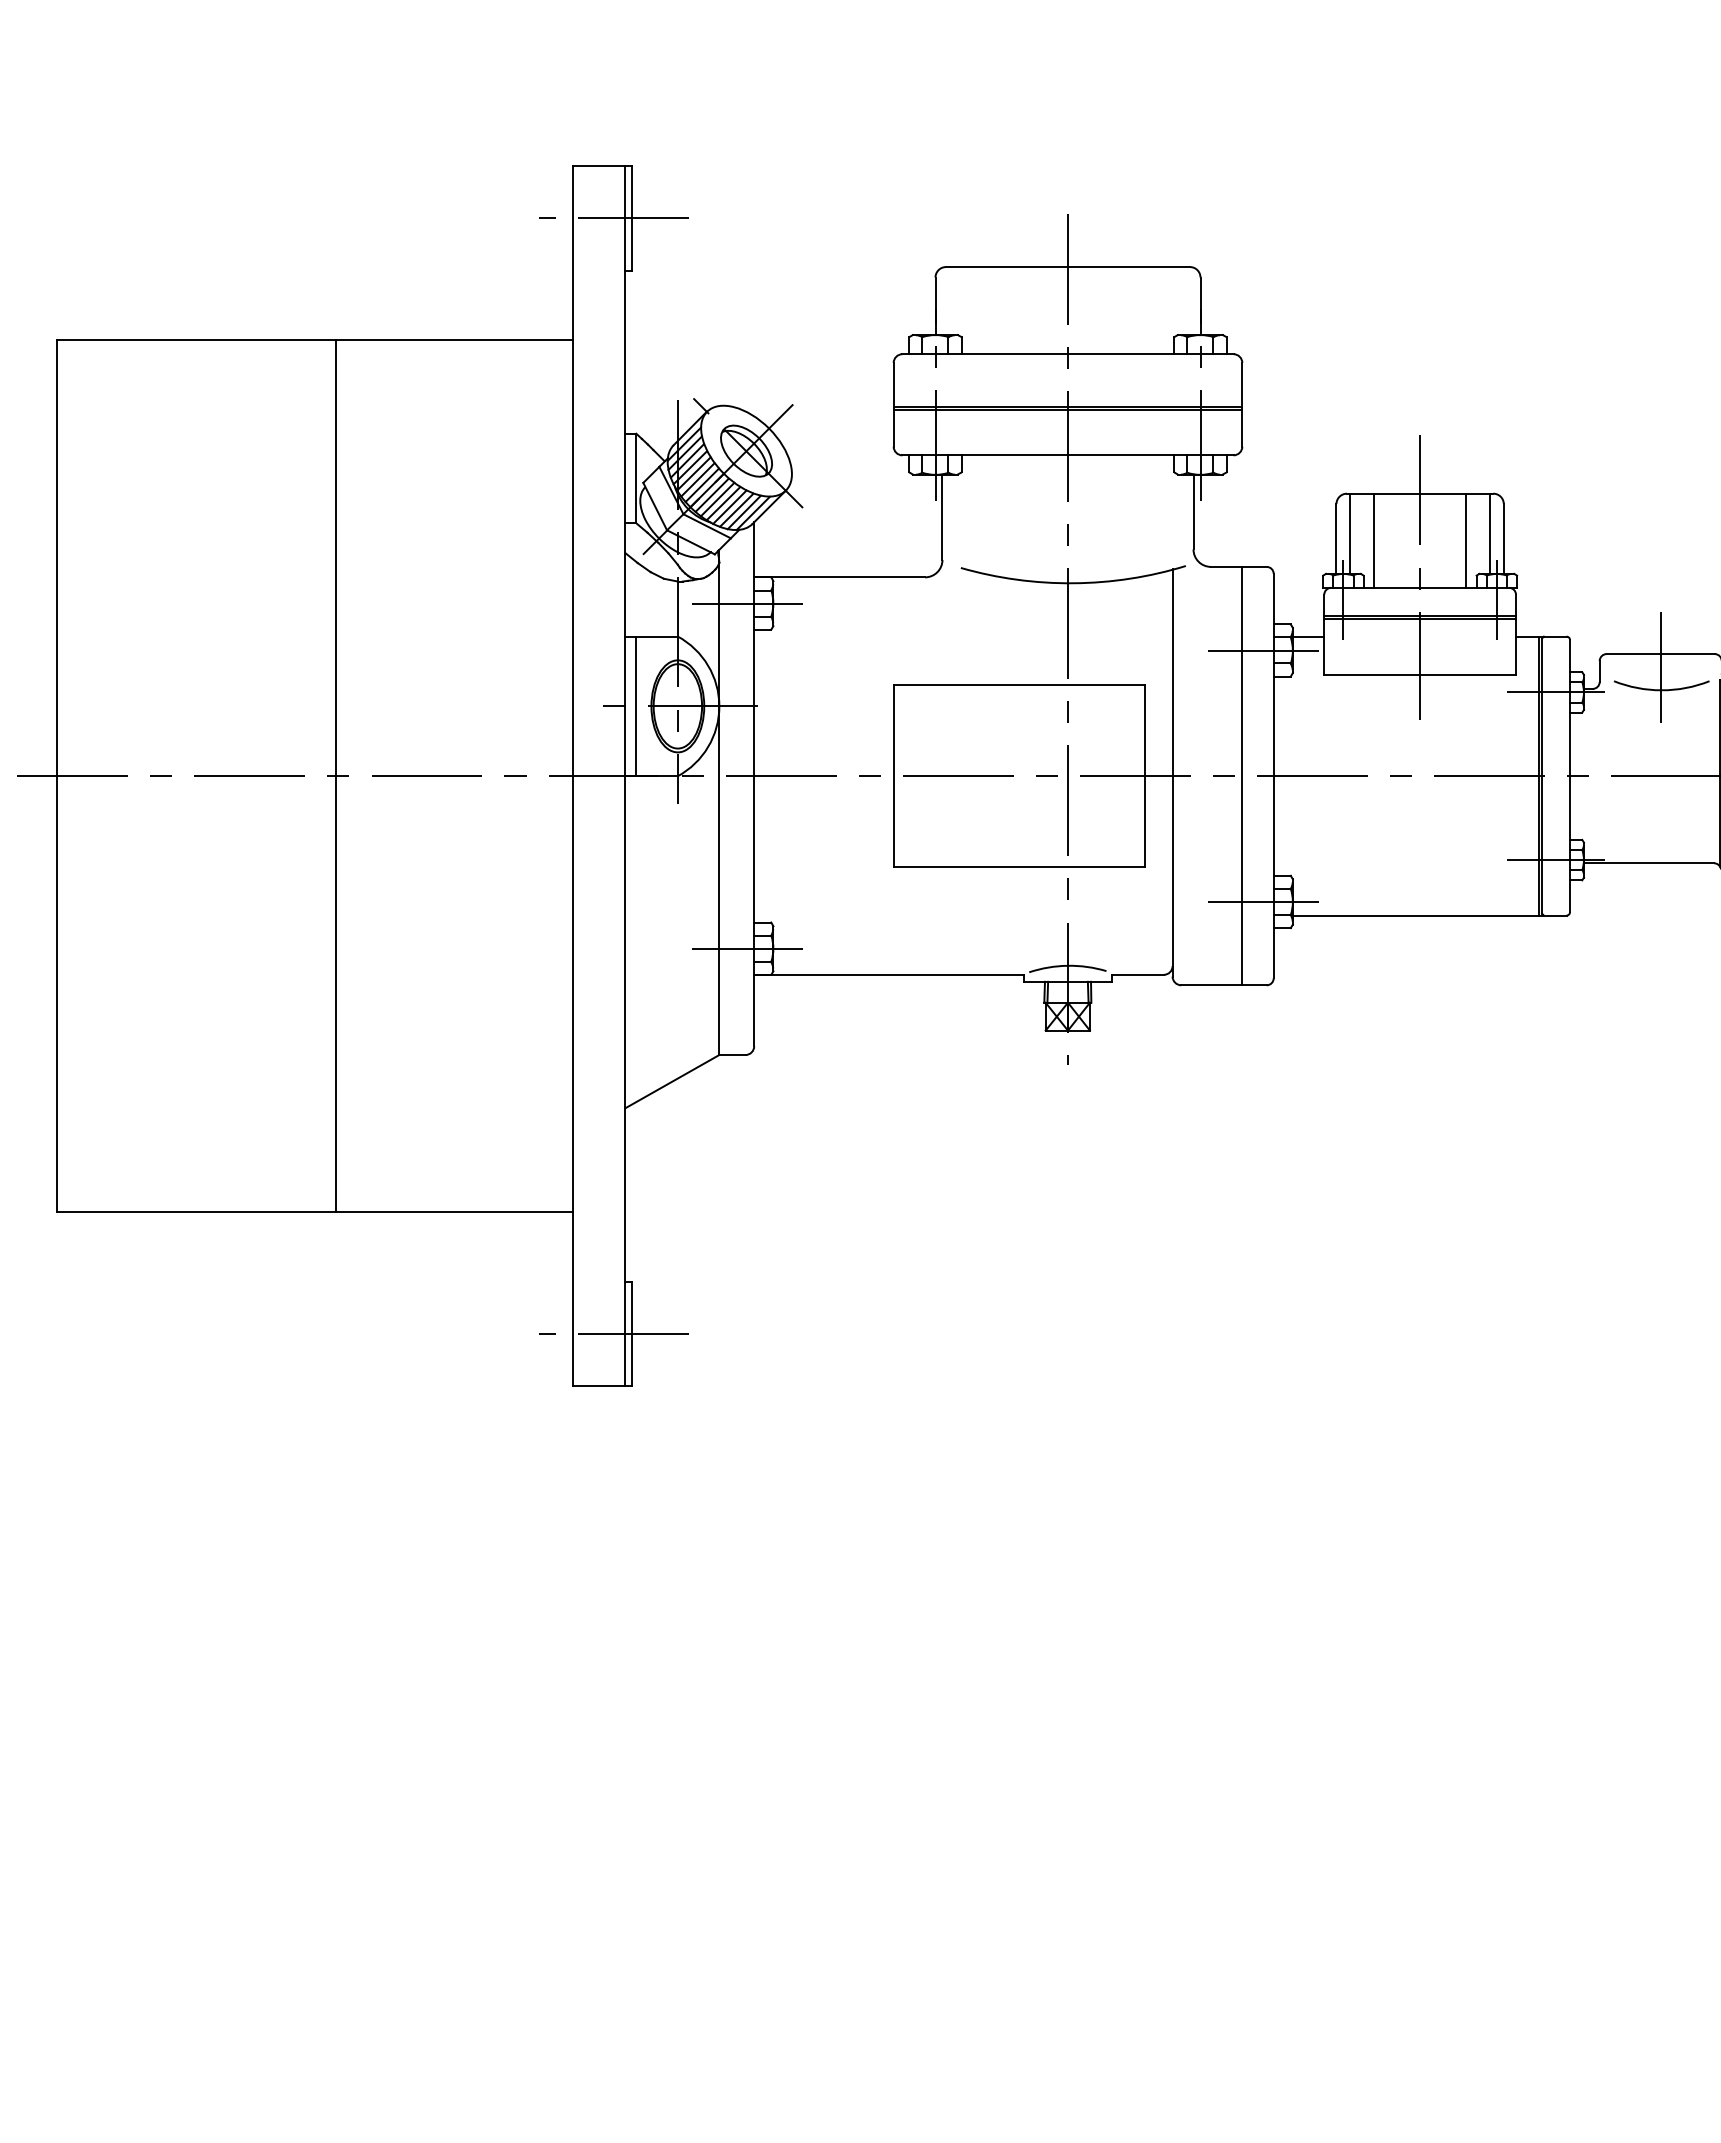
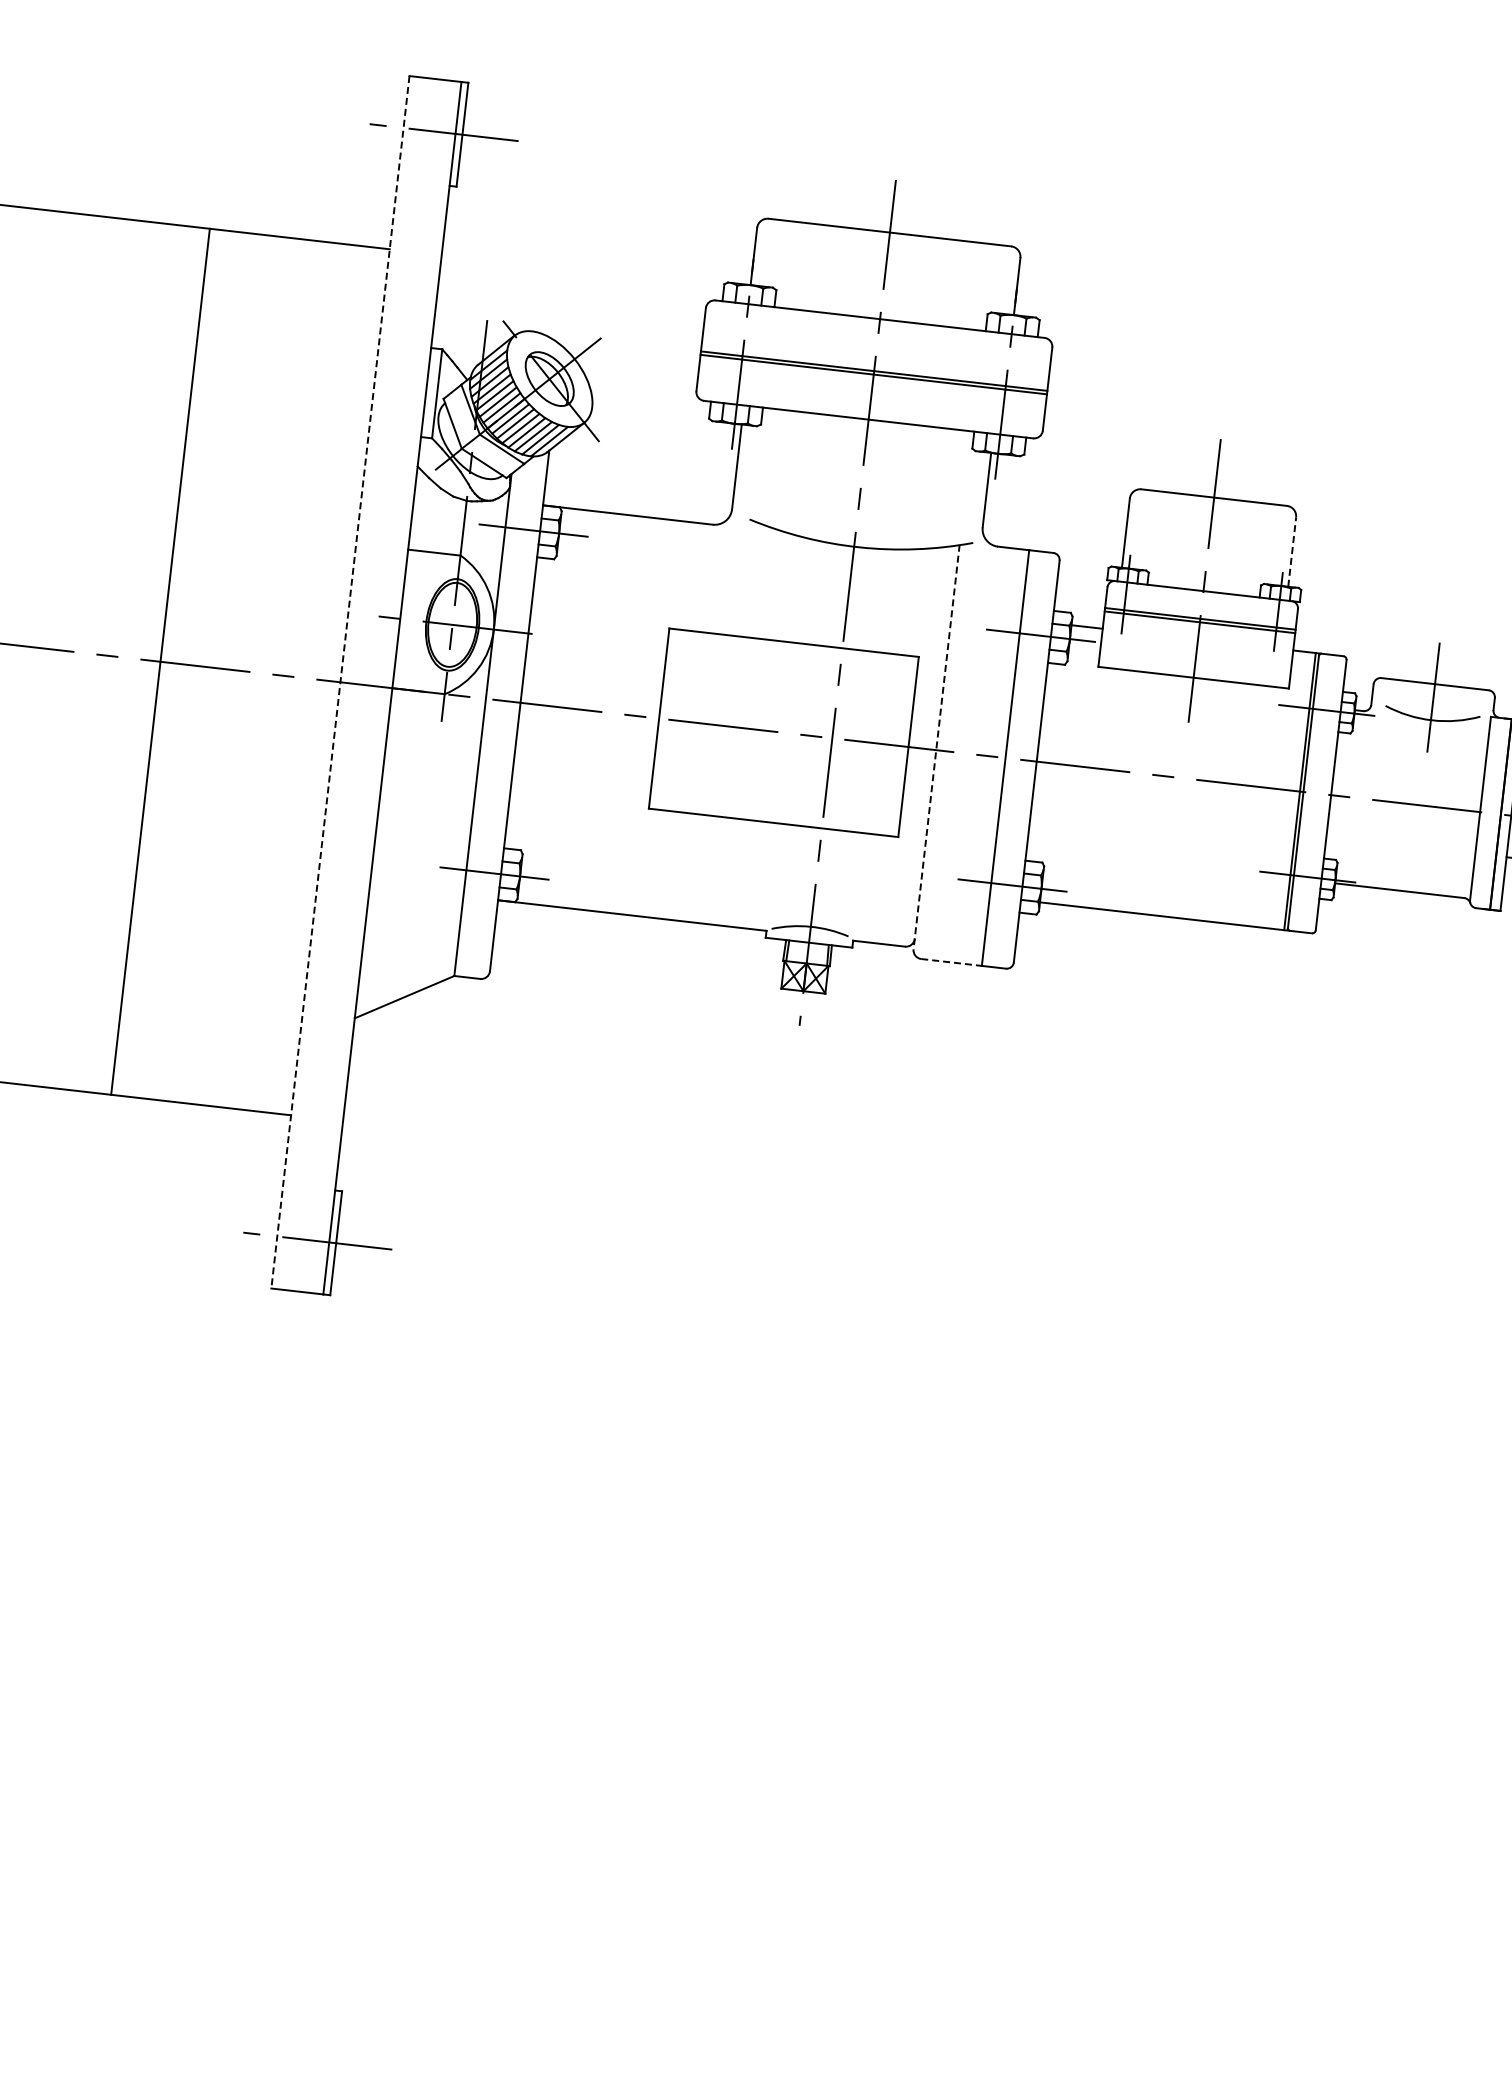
line: (1350, 533) -> (1140, 529), removed
line: (1489, 533) -> (1278, 545), removed
line: (1503, 539) -> (1291, 552), solid -> dashed
line: (1374, 540) -> (1163, 538), removed
line: (1466, 540) -> (1254, 549), removed
line: (636, 706) -> (411, 620), removed
line: (1172, 772) -> (936, 746), solid -> dashed
line: (335, 775) -> (160, 661), moved
line: (572, 776) -> (339, 682), solid -> dashed
line: (1211, 985) -> (951, 962), solid -> dashed

